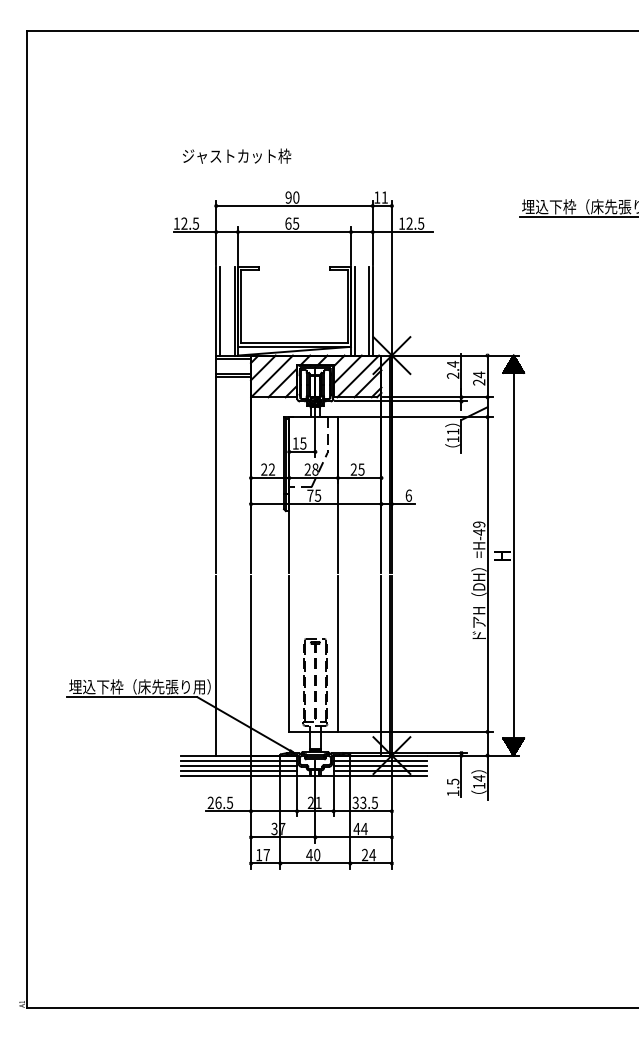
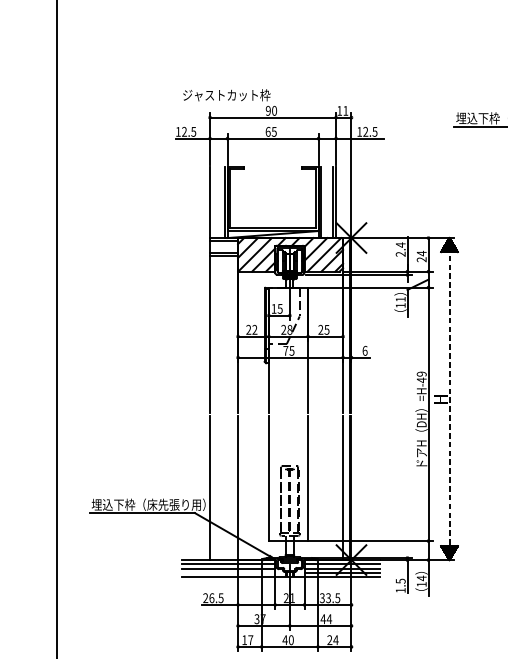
text: (237, 155) -> (227, 94), moved
line: (219, 310) -> (212, 201), removed
line: (513, 556) -> (449, 399), solid -> dashed
line: (239, 771) -> (228, 572), removed

